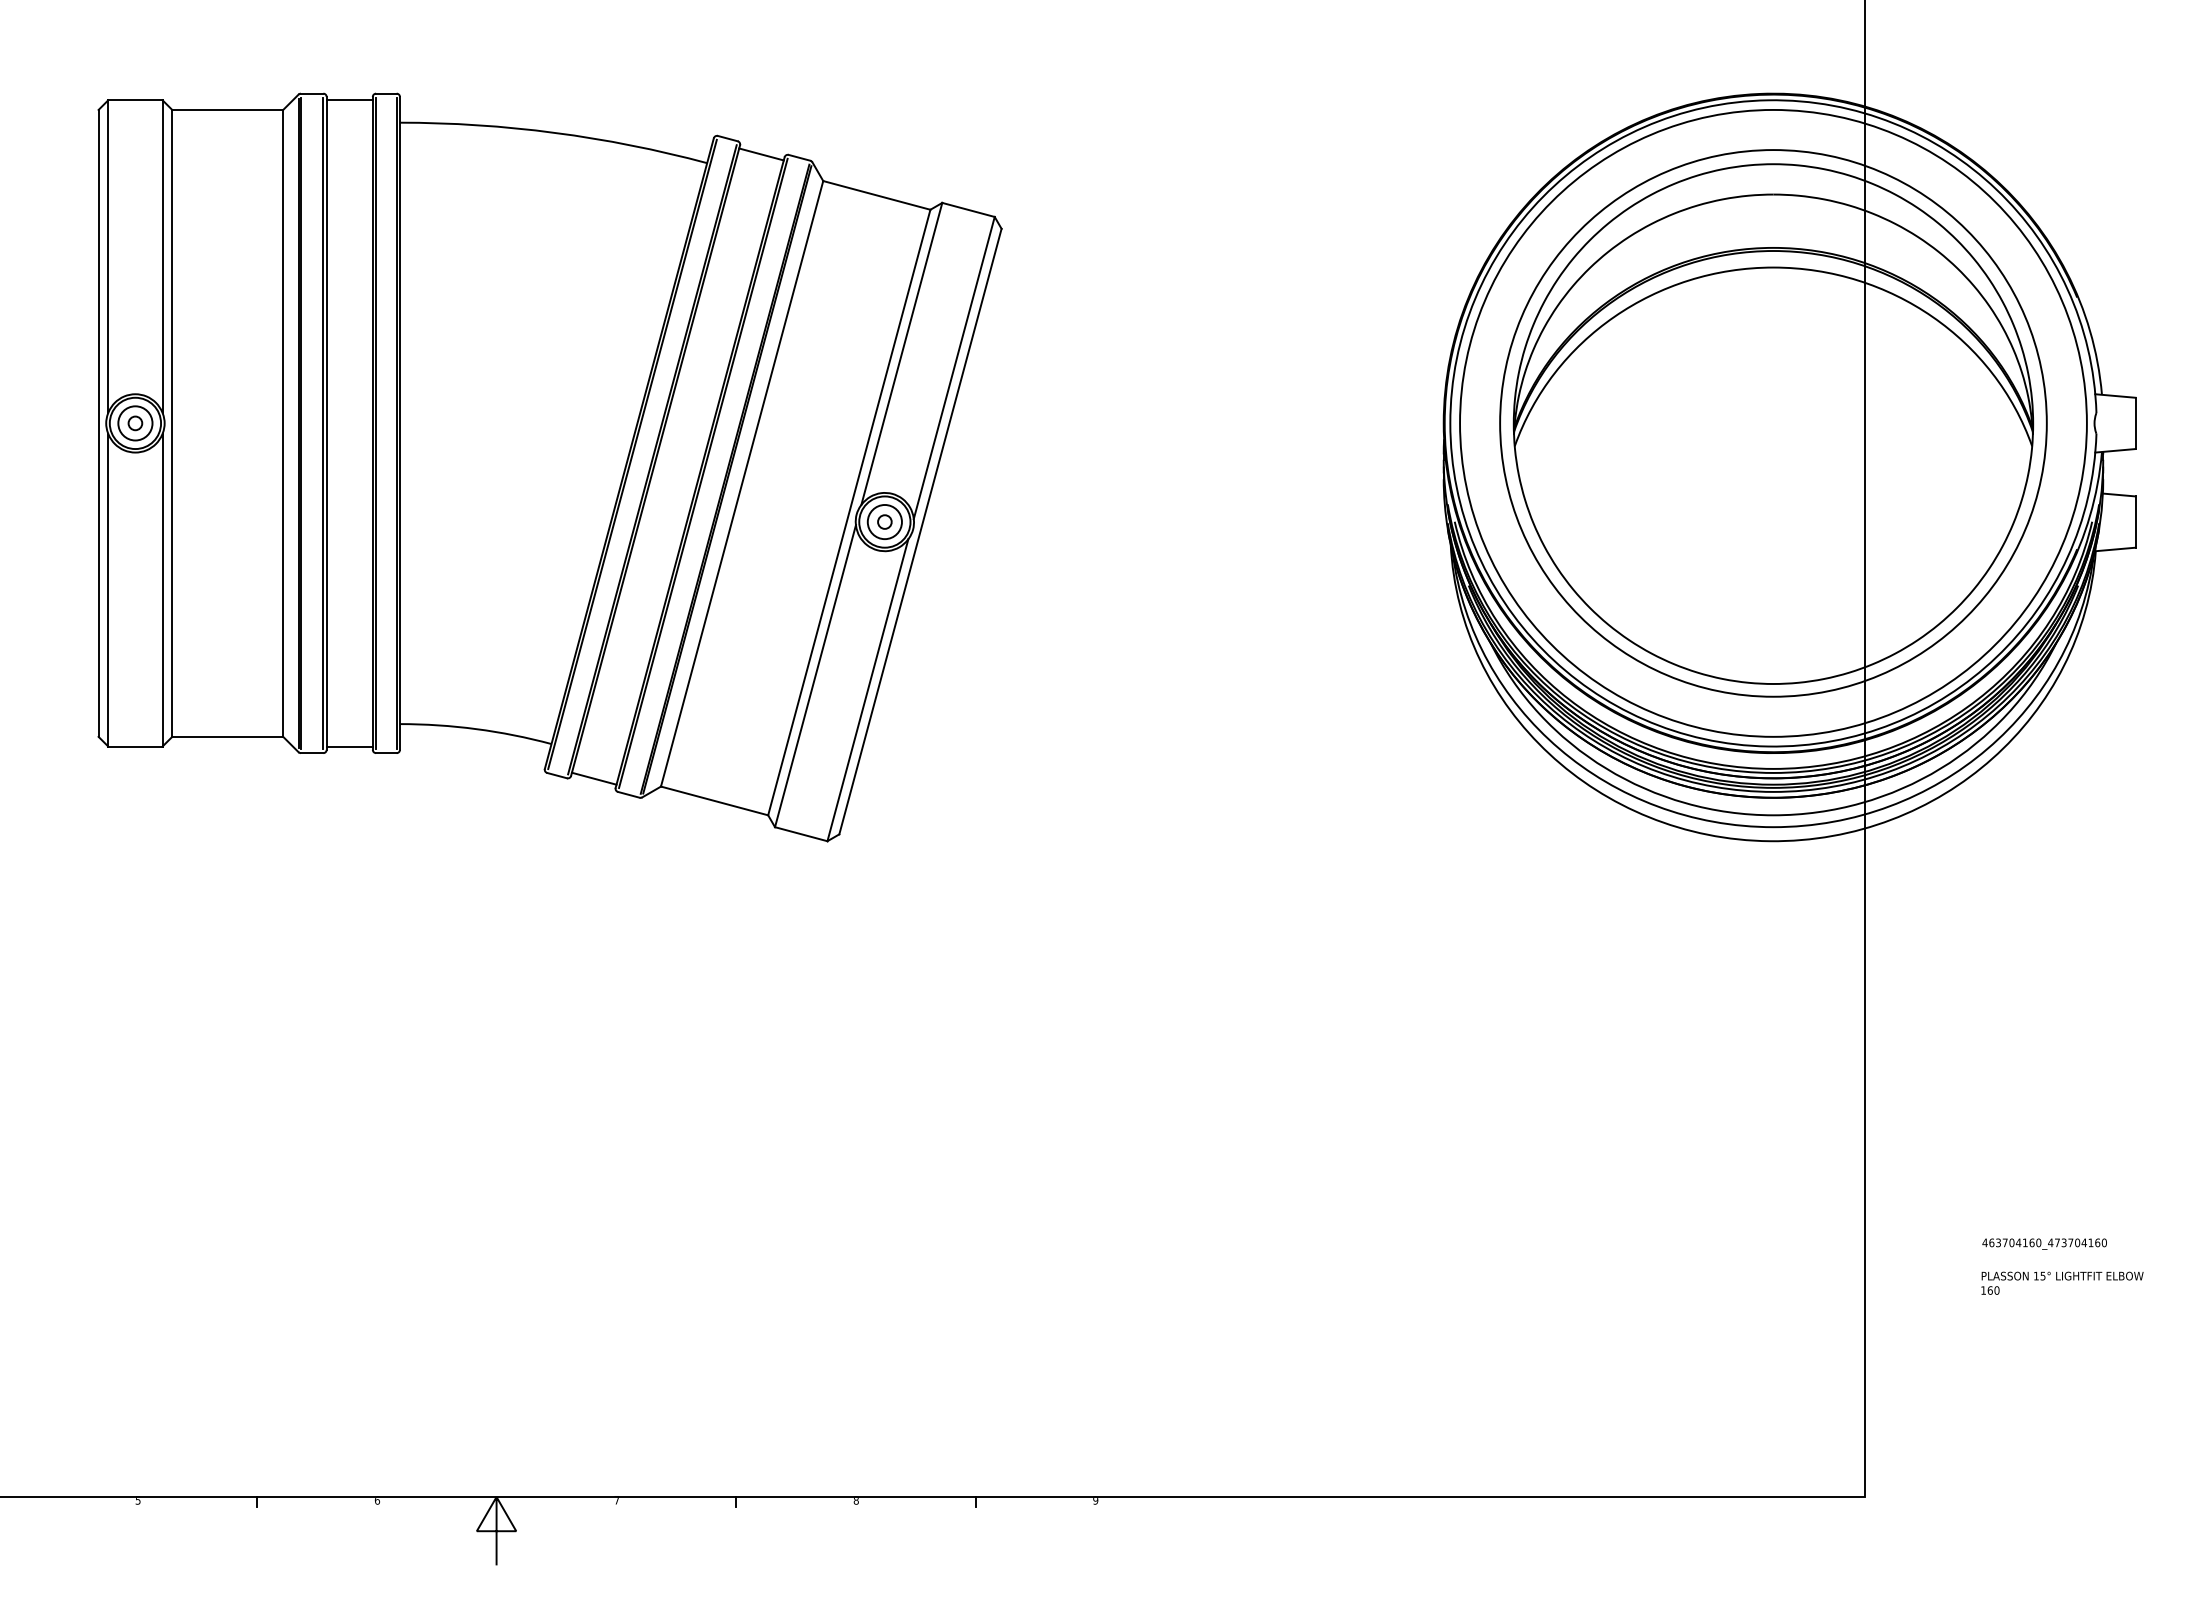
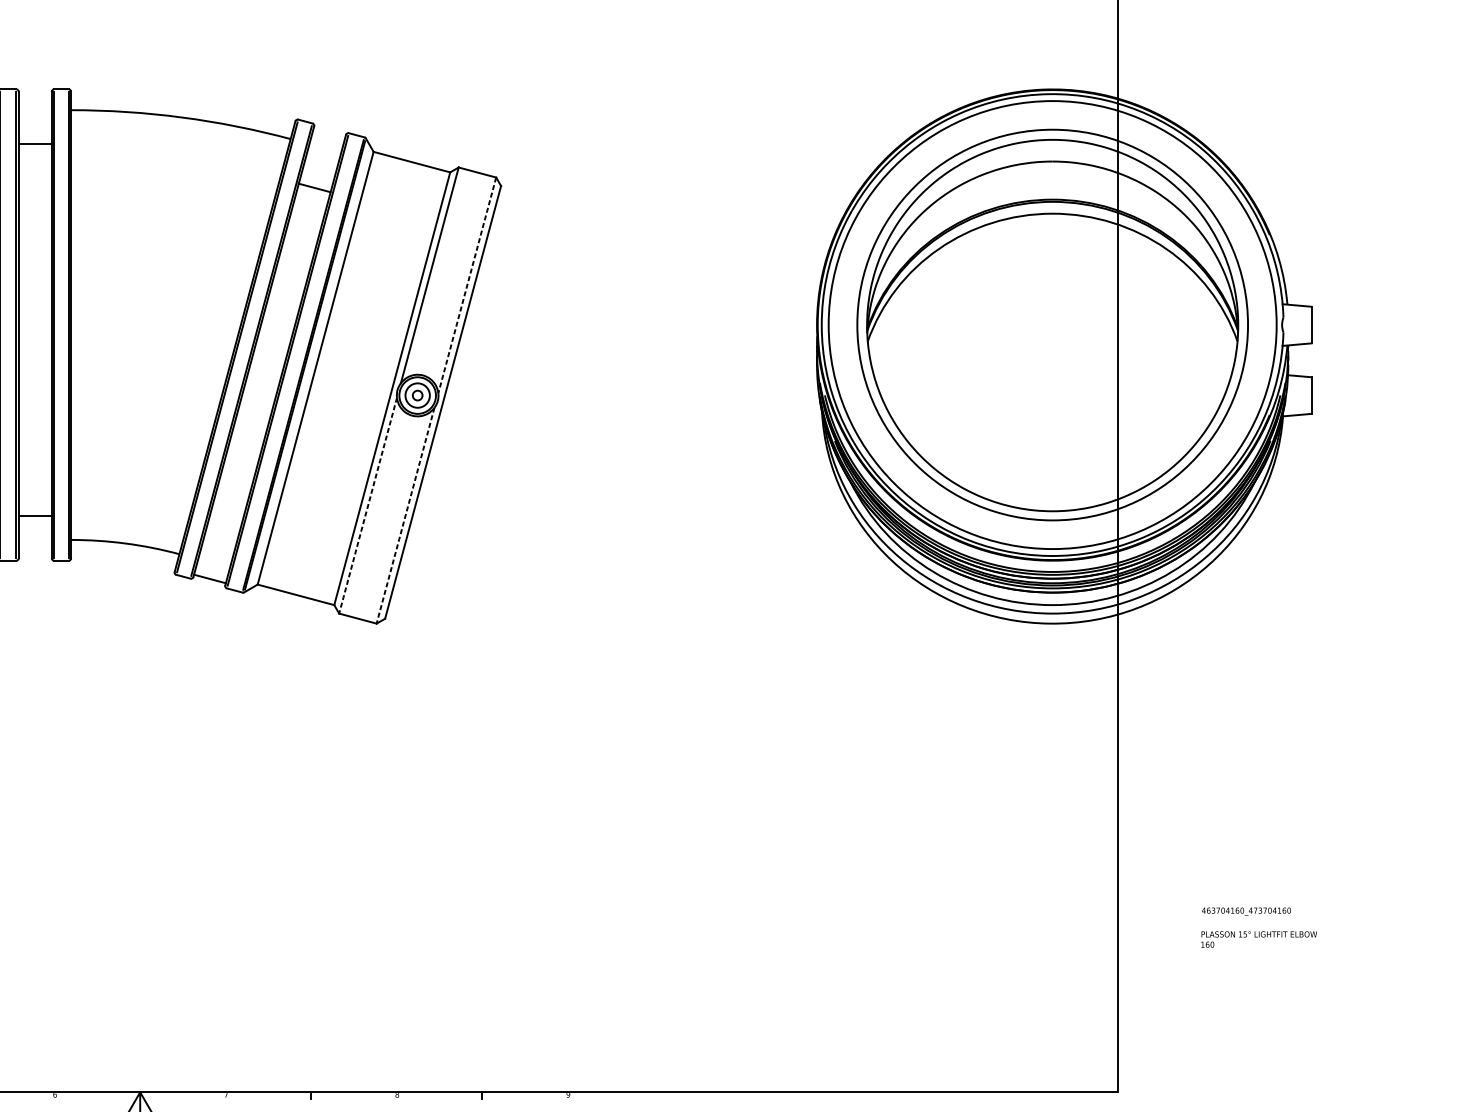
line: (349, 100) -> (35, 144), moved
line: (761, 154) -> (314, 187), moved
line: (954, 368) -> (467, 285), solid -> dashed
line: (815, 676) -> (368, 505), solid -> dashed
line: (867, 690) -> (405, 515), solid -> dashed
line: (349, 746) -> (35, 515), moved

